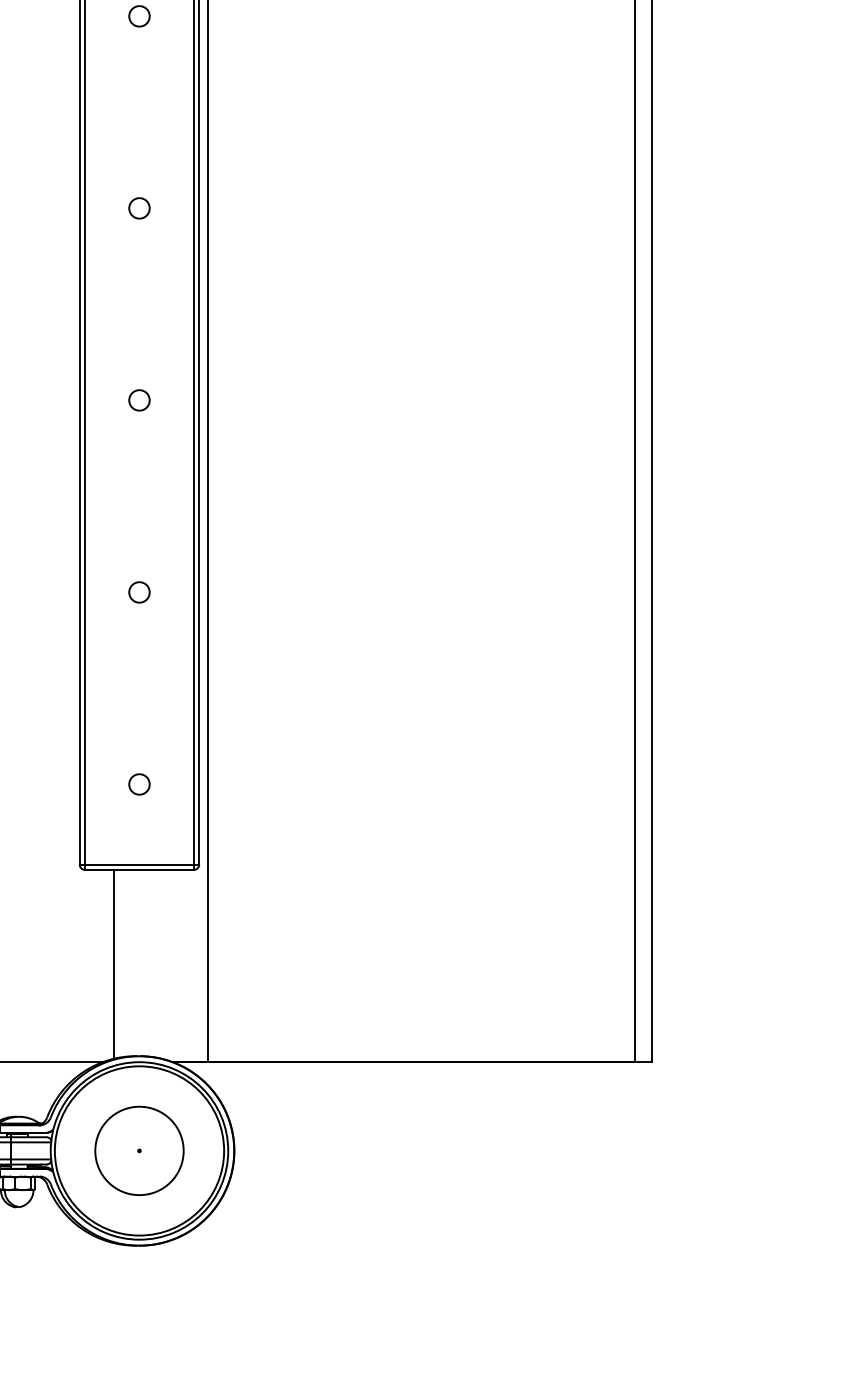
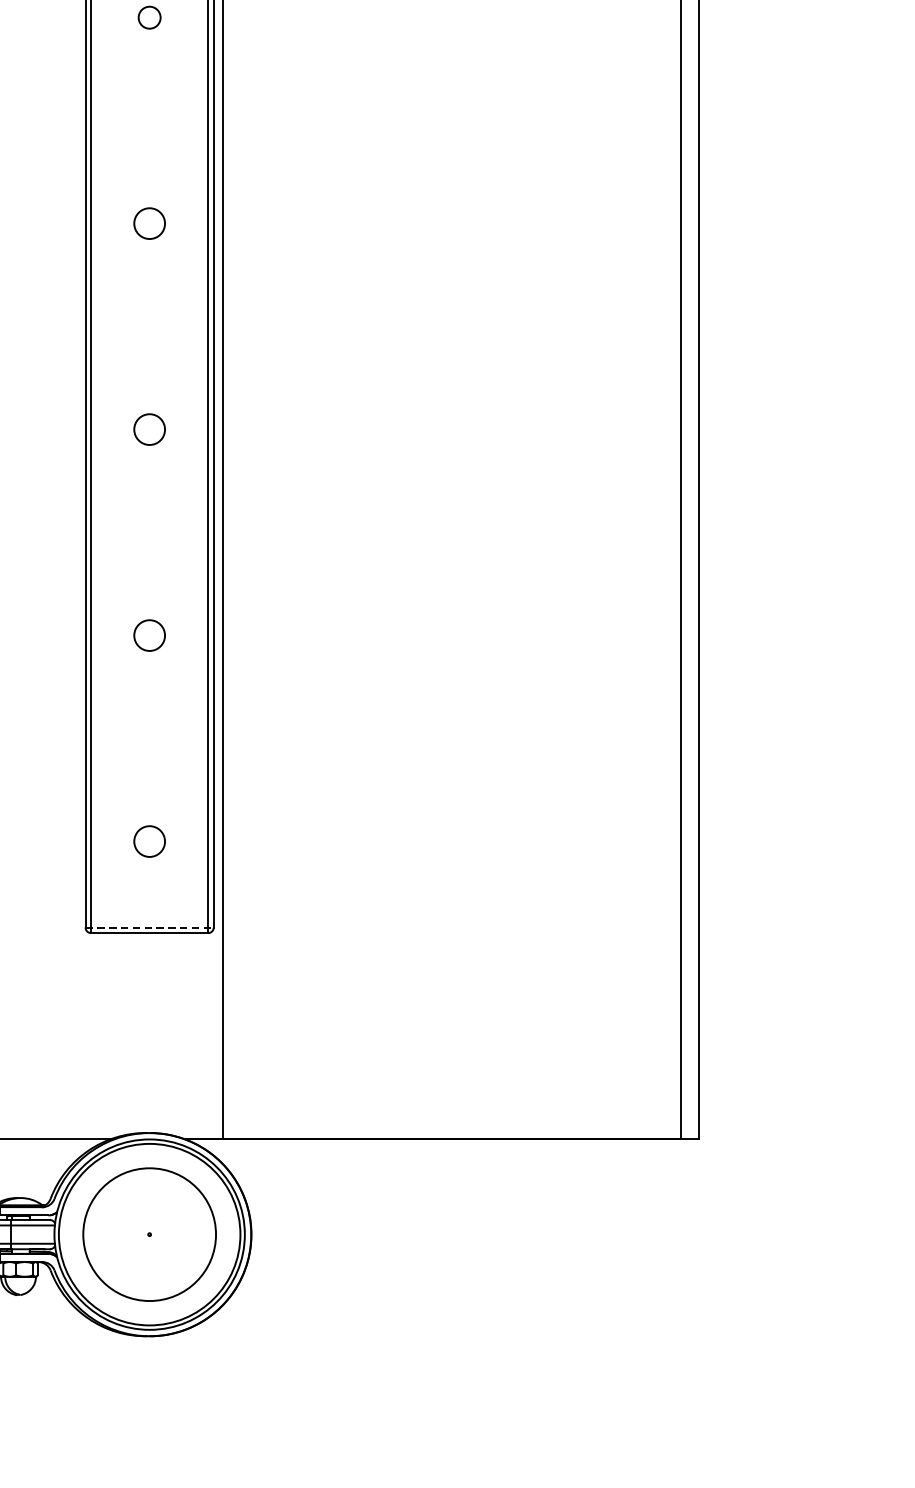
circle: (139, 208) -> (149, 223), size x1.4
circle: (139, 400) -> (149, 429), size x1.4
circle: (139, 592) -> (149, 635), size x1.4
circle: (139, 784) -> (149, 841), size x1.4
line: (139, 864) -> (149, 927), solid -> dashed
line: (114, 963) -> (122, 1033), removed
circle: (139, 1150) -> (149, 1234), size x1.4

